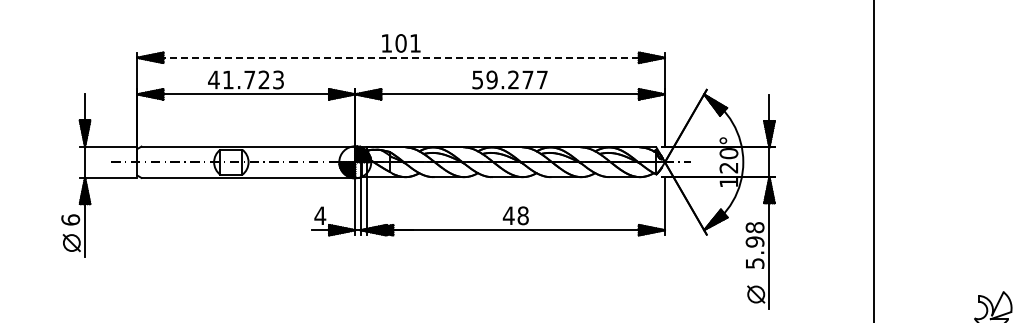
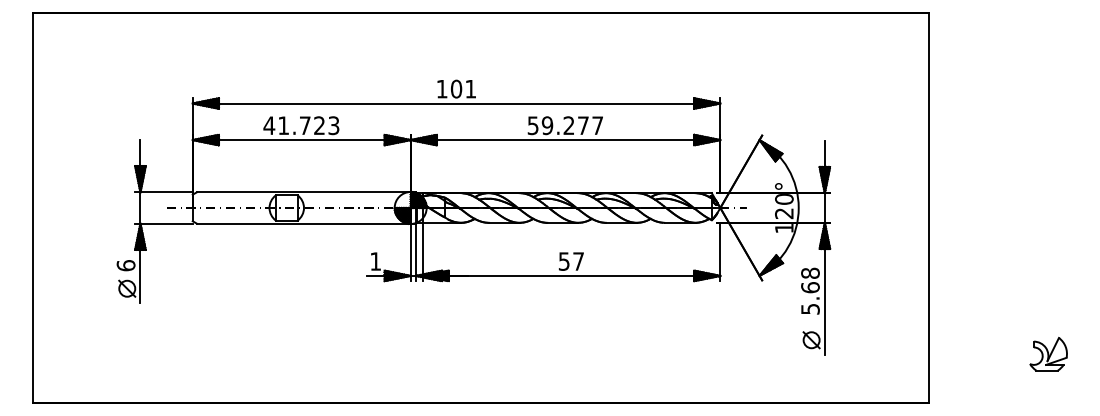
line: (401, 57) -> (456, 103), dashed -> solid
text: (320, 215) -> (375, 261), 4 -> 1
text: (516, 215) -> (571, 261), 48 -> 57
text: (755, 241) -> (810, 287), 5.98 -> 5.68

